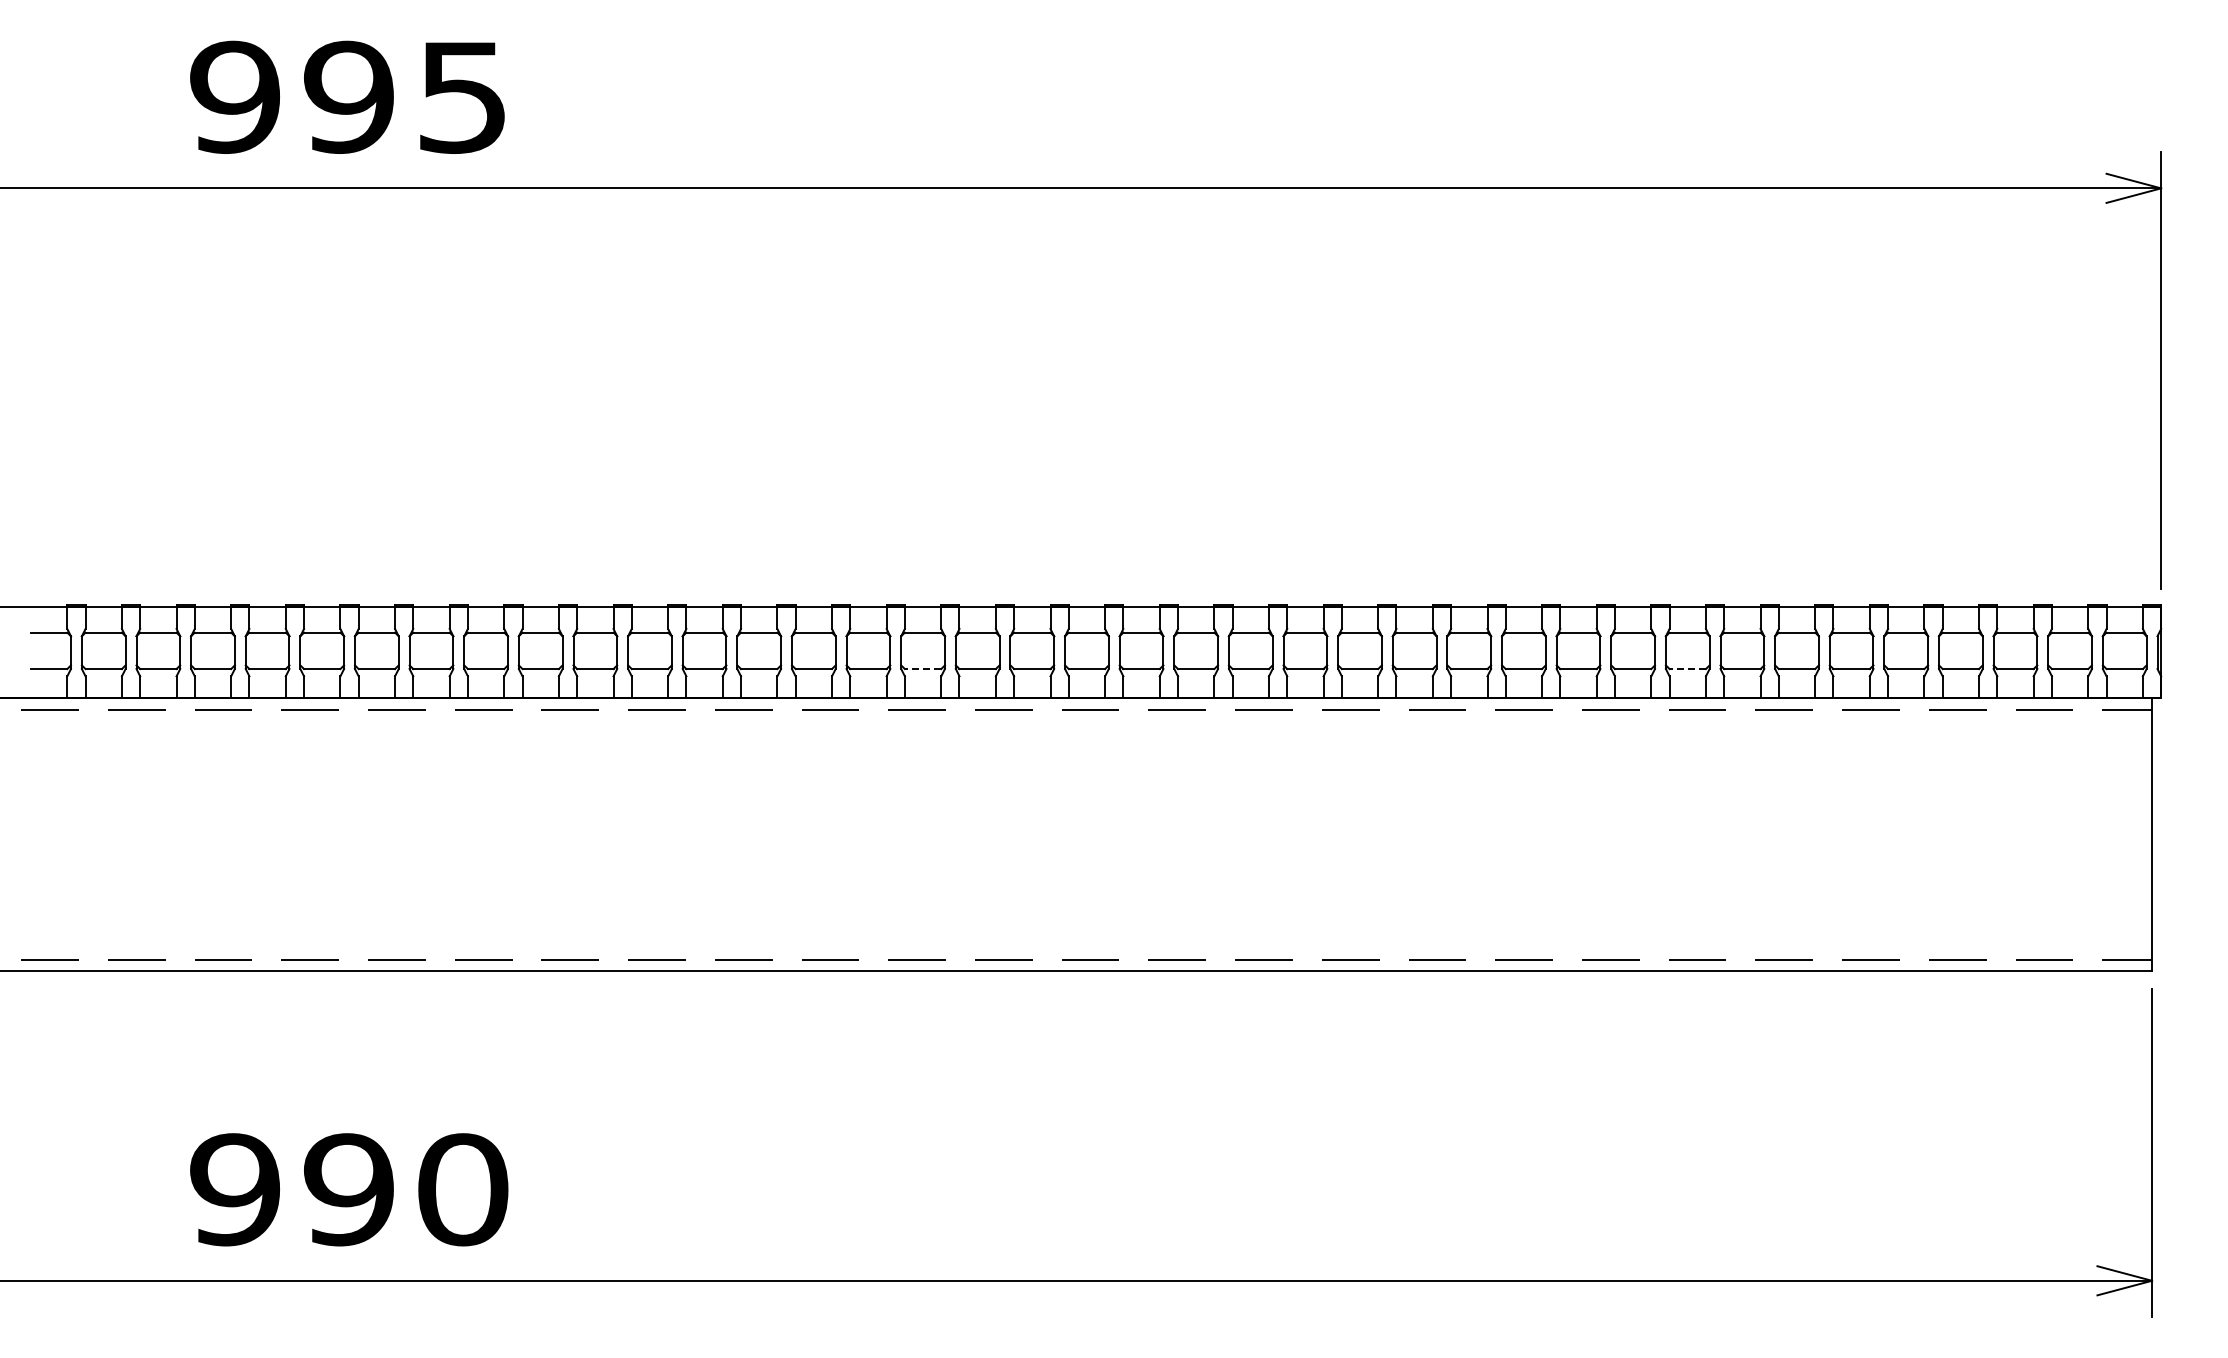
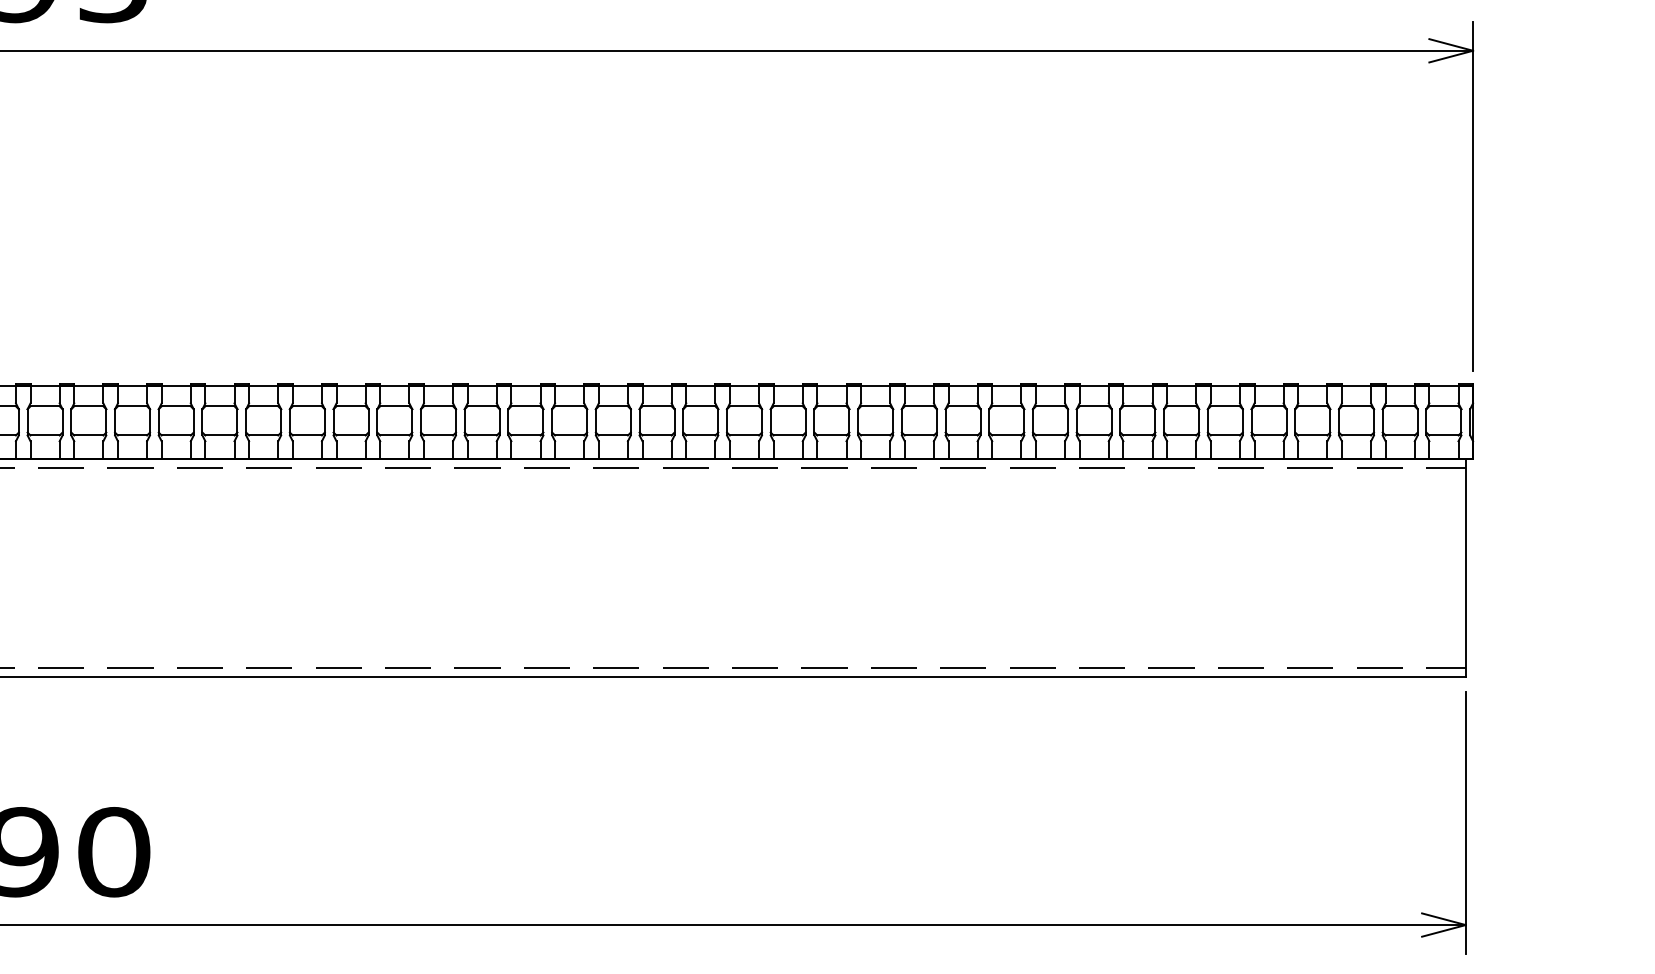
line: (922, 669) -> (481, 435), dashed -> solid
line: (1687, 669) -> (1094, 435), dashed -> solid

